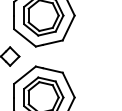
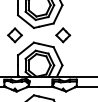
part: (76, 56) -> (63, 35), added

